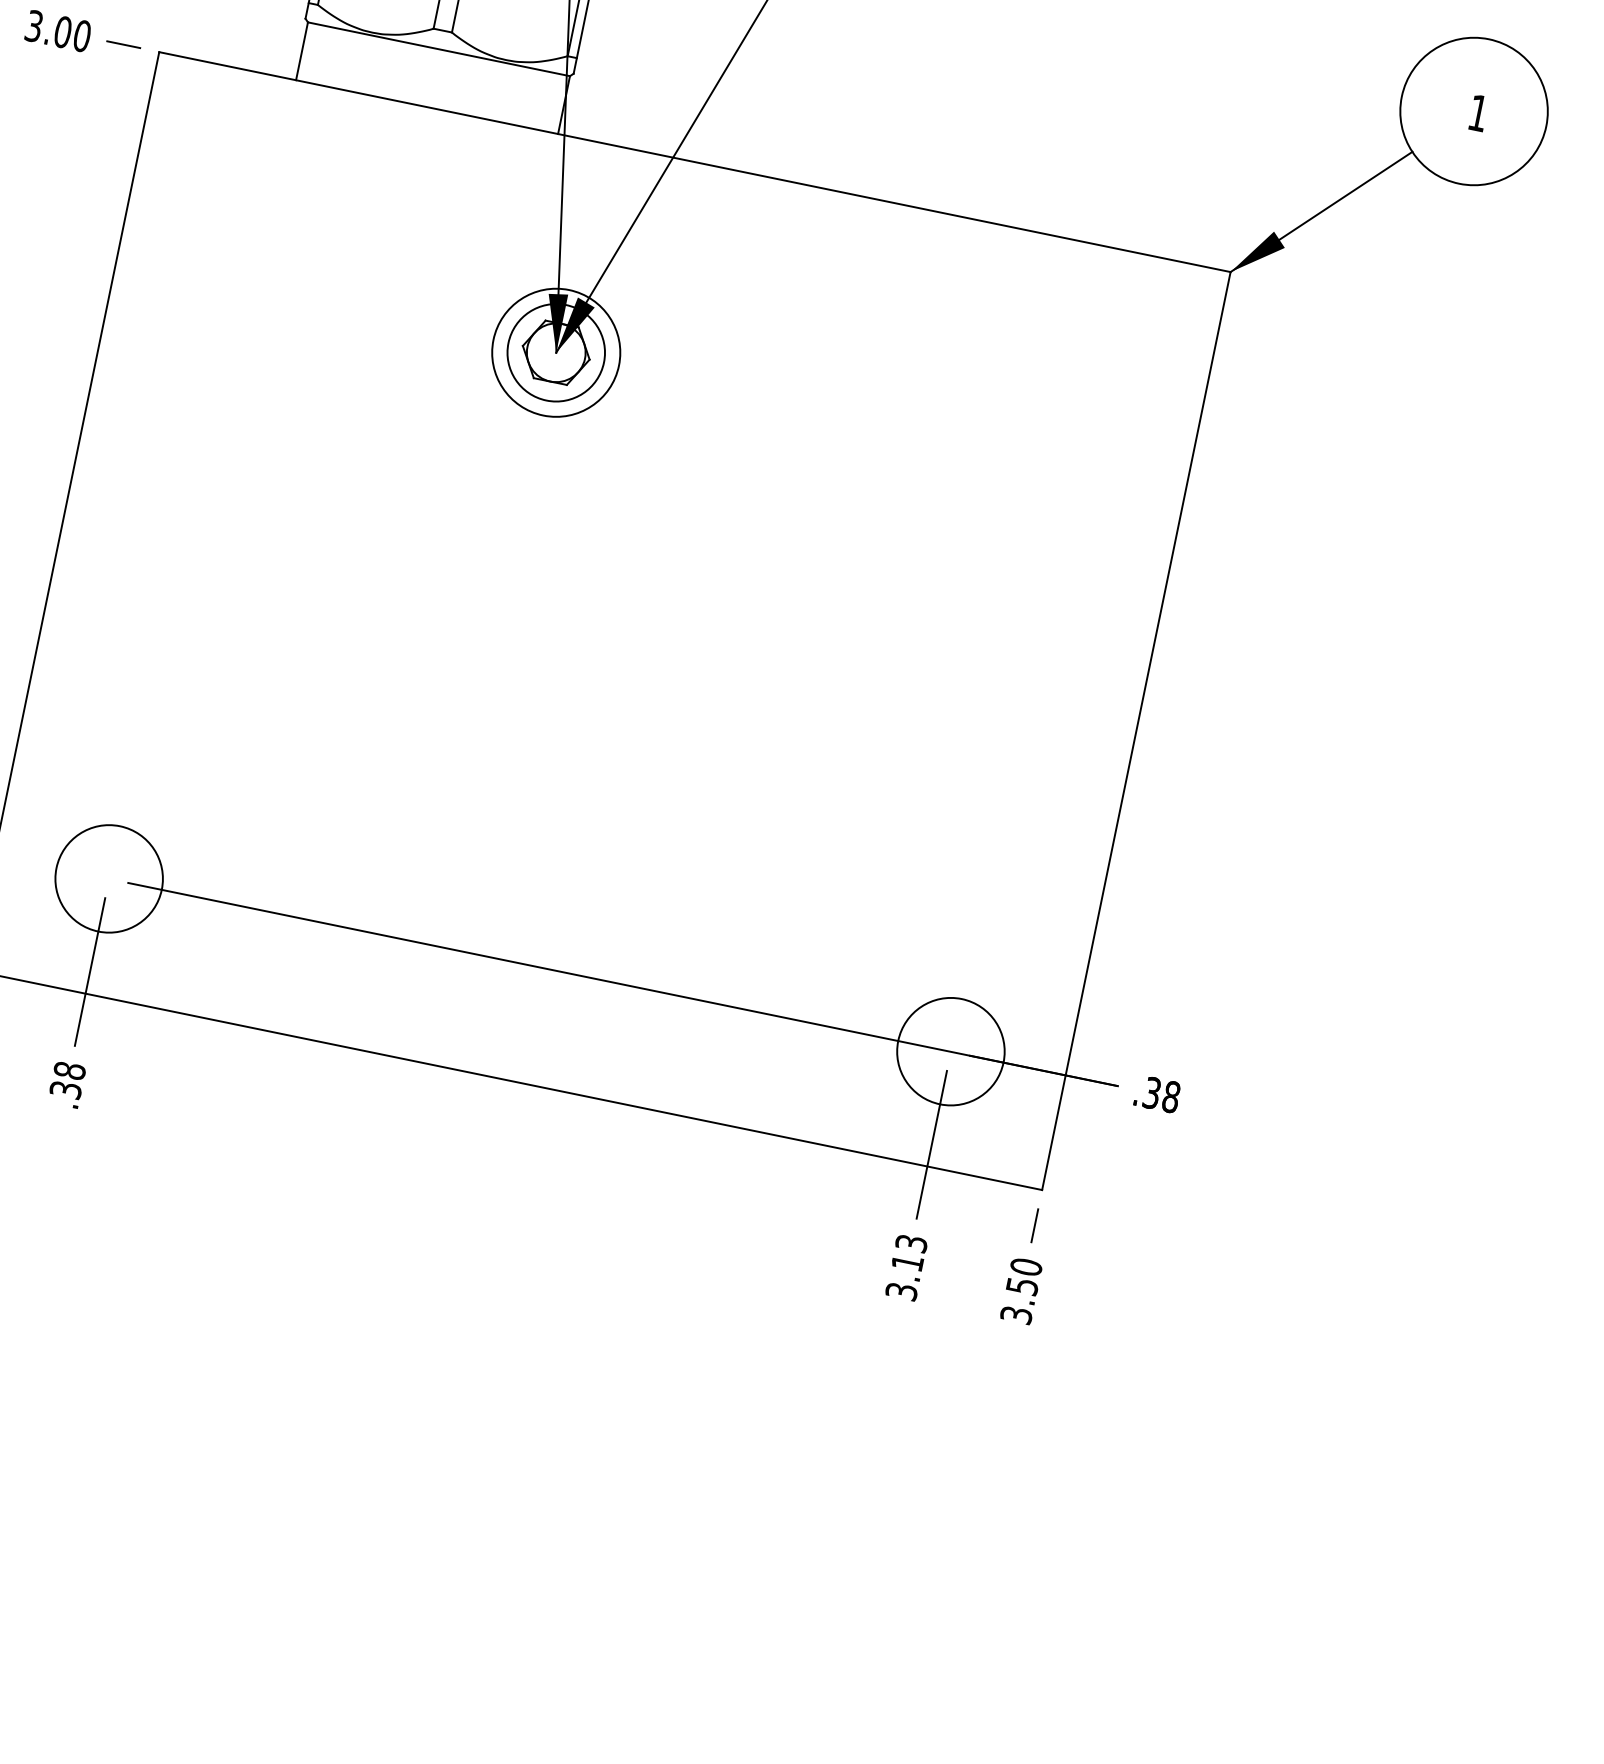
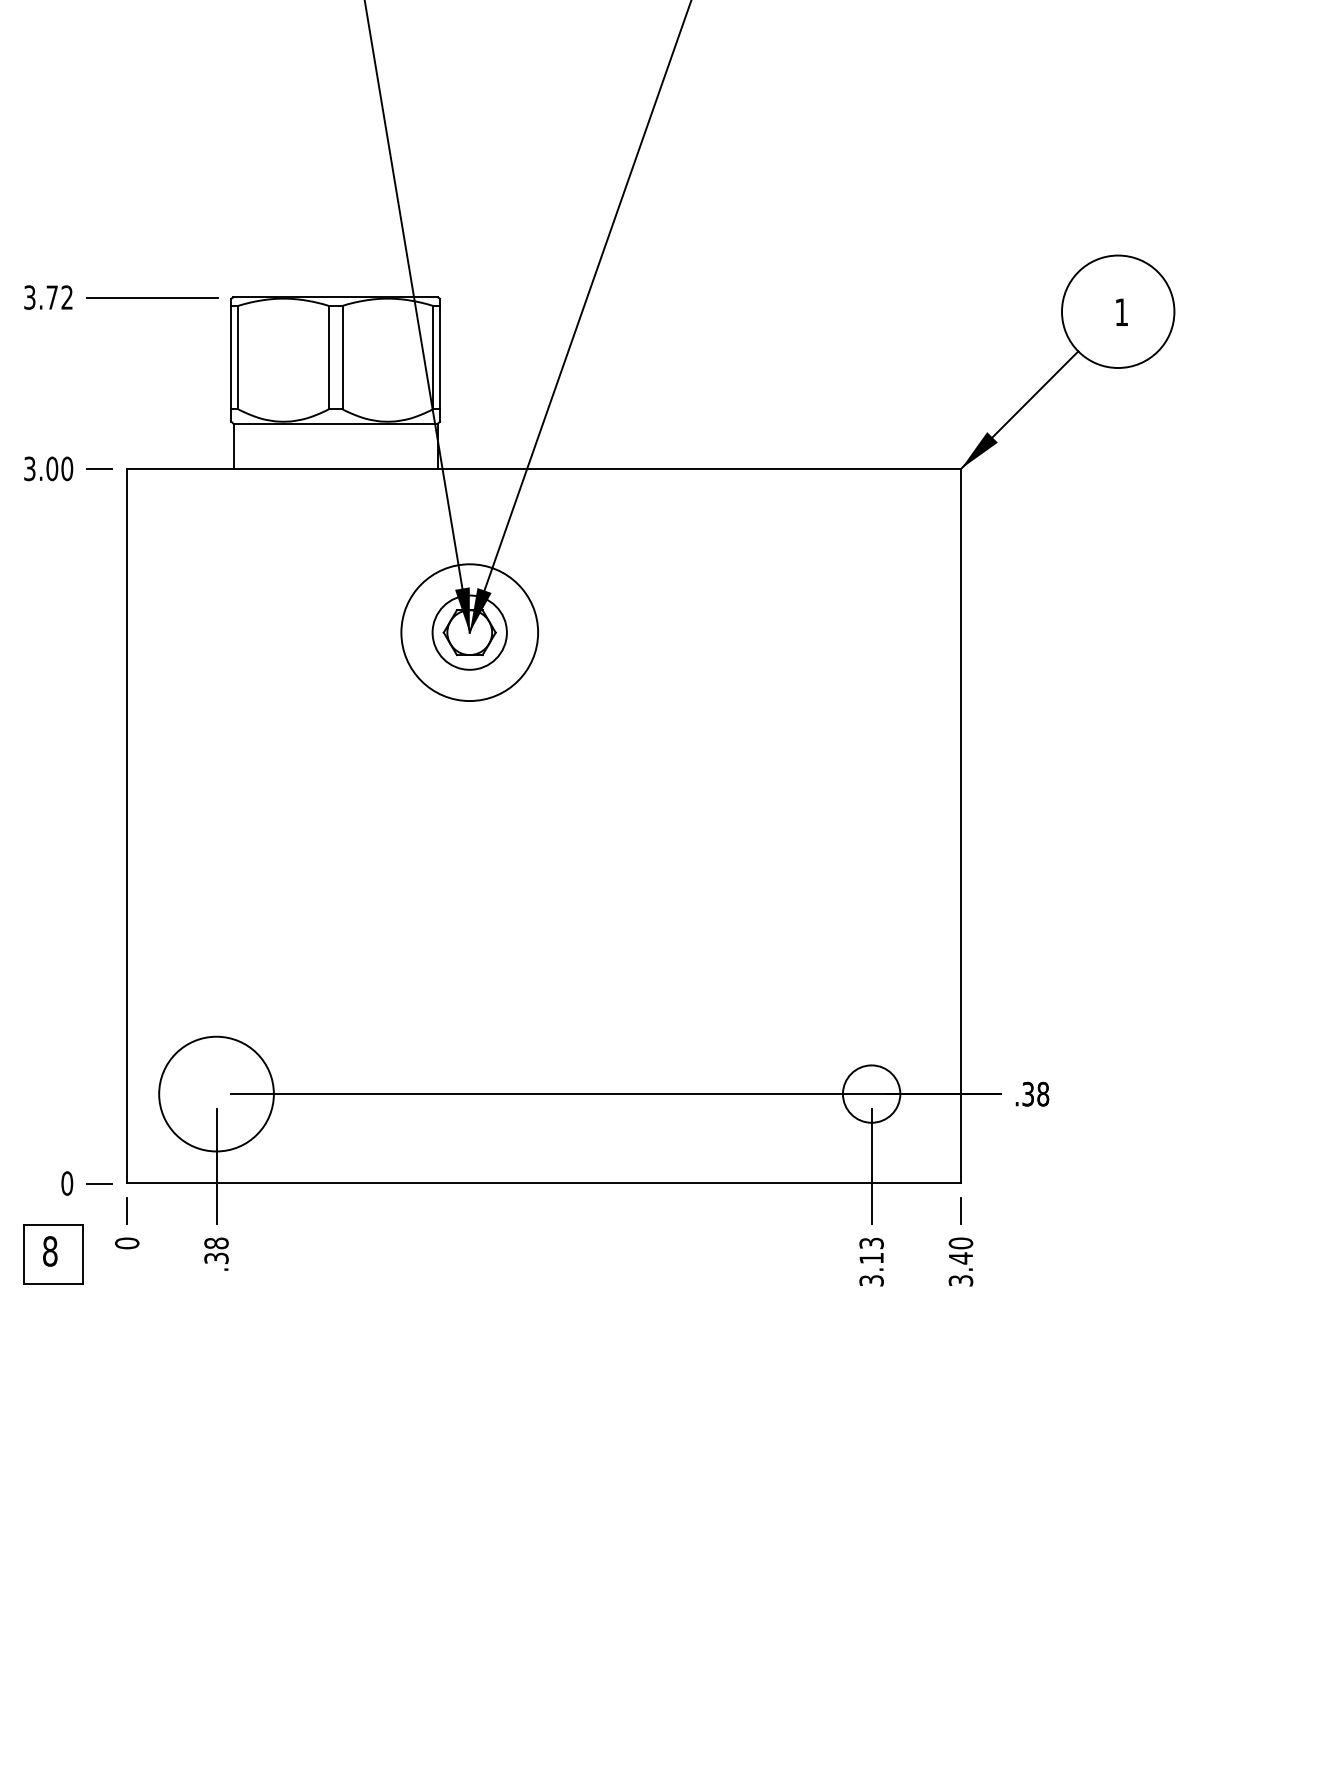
circle: (555, 352) -> (469, 632), size x1.4
circle: (109, 879) -> (216, 1094), size x1.4
circle: (950, 1052) -> (871, 1094), size x0.7
text: (1023, 1286) -> (961, 1258), 3.50 -> 3.40

